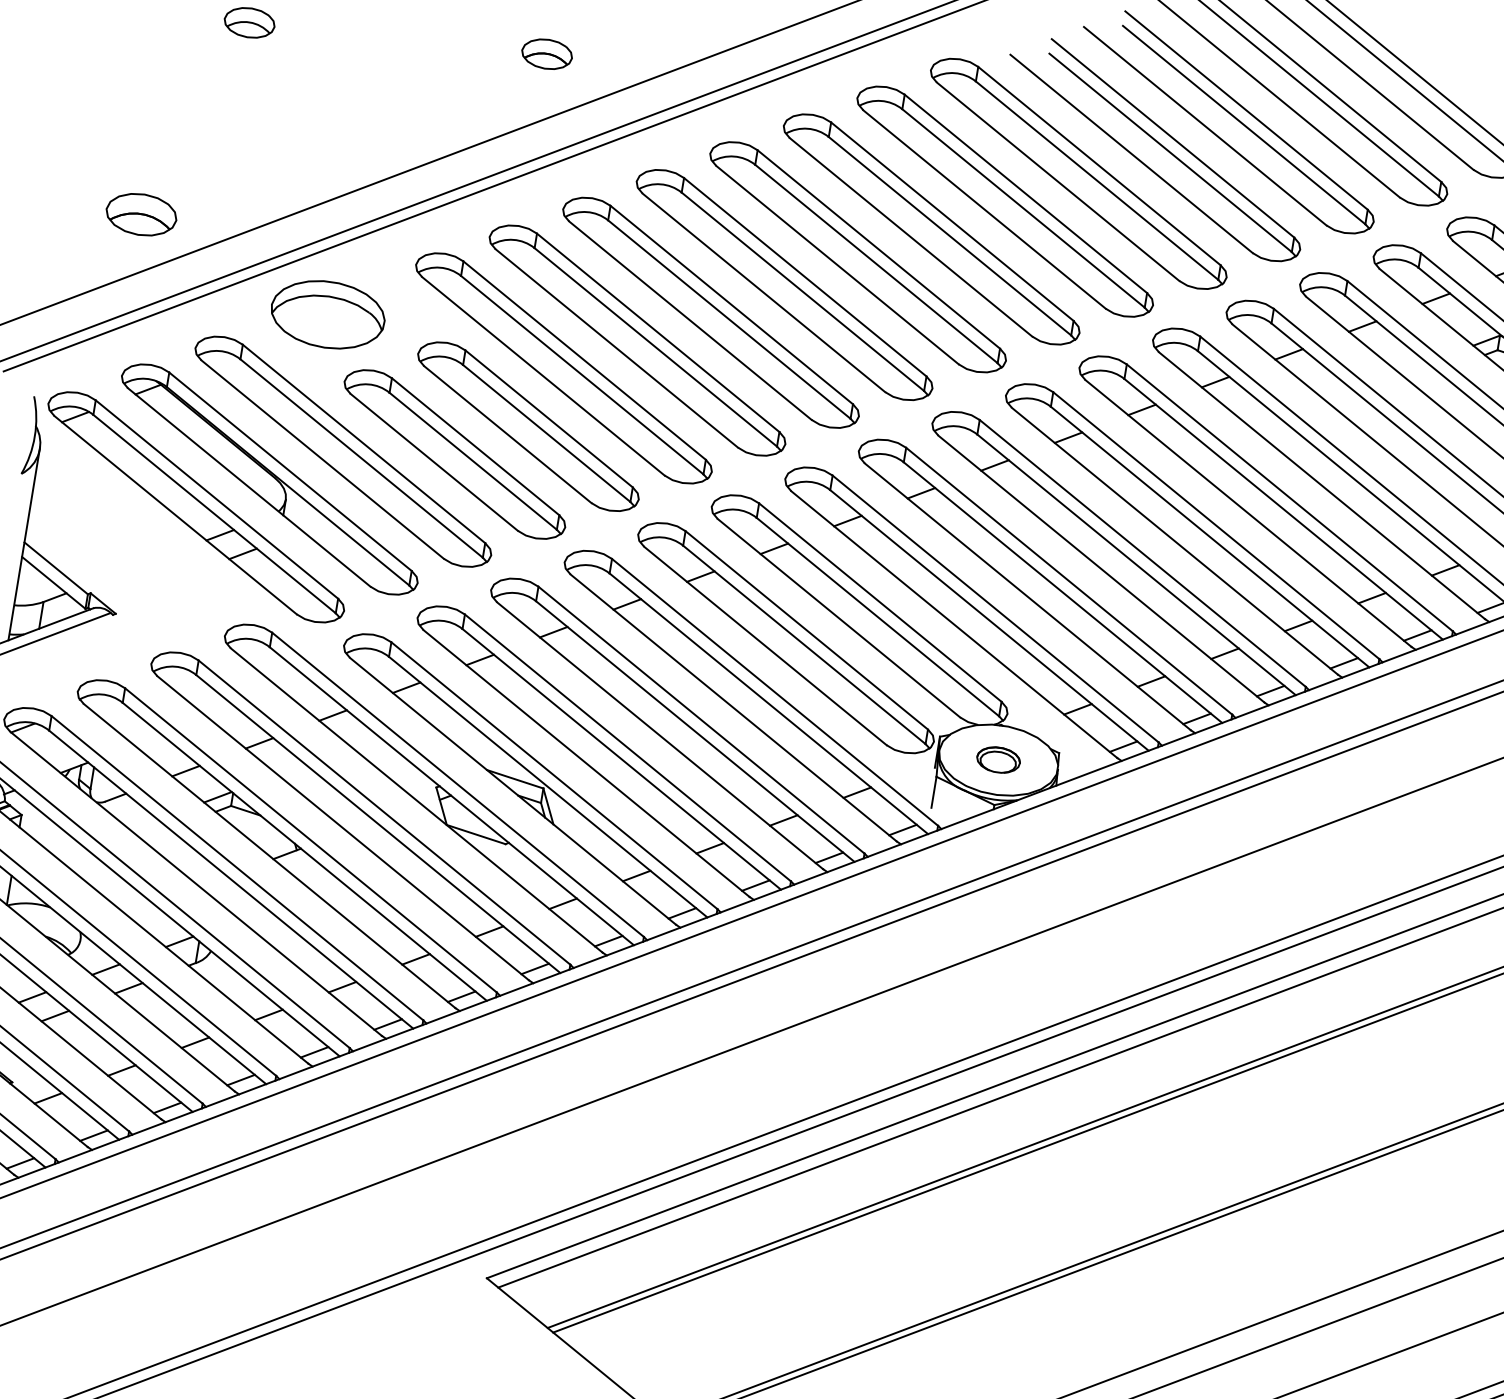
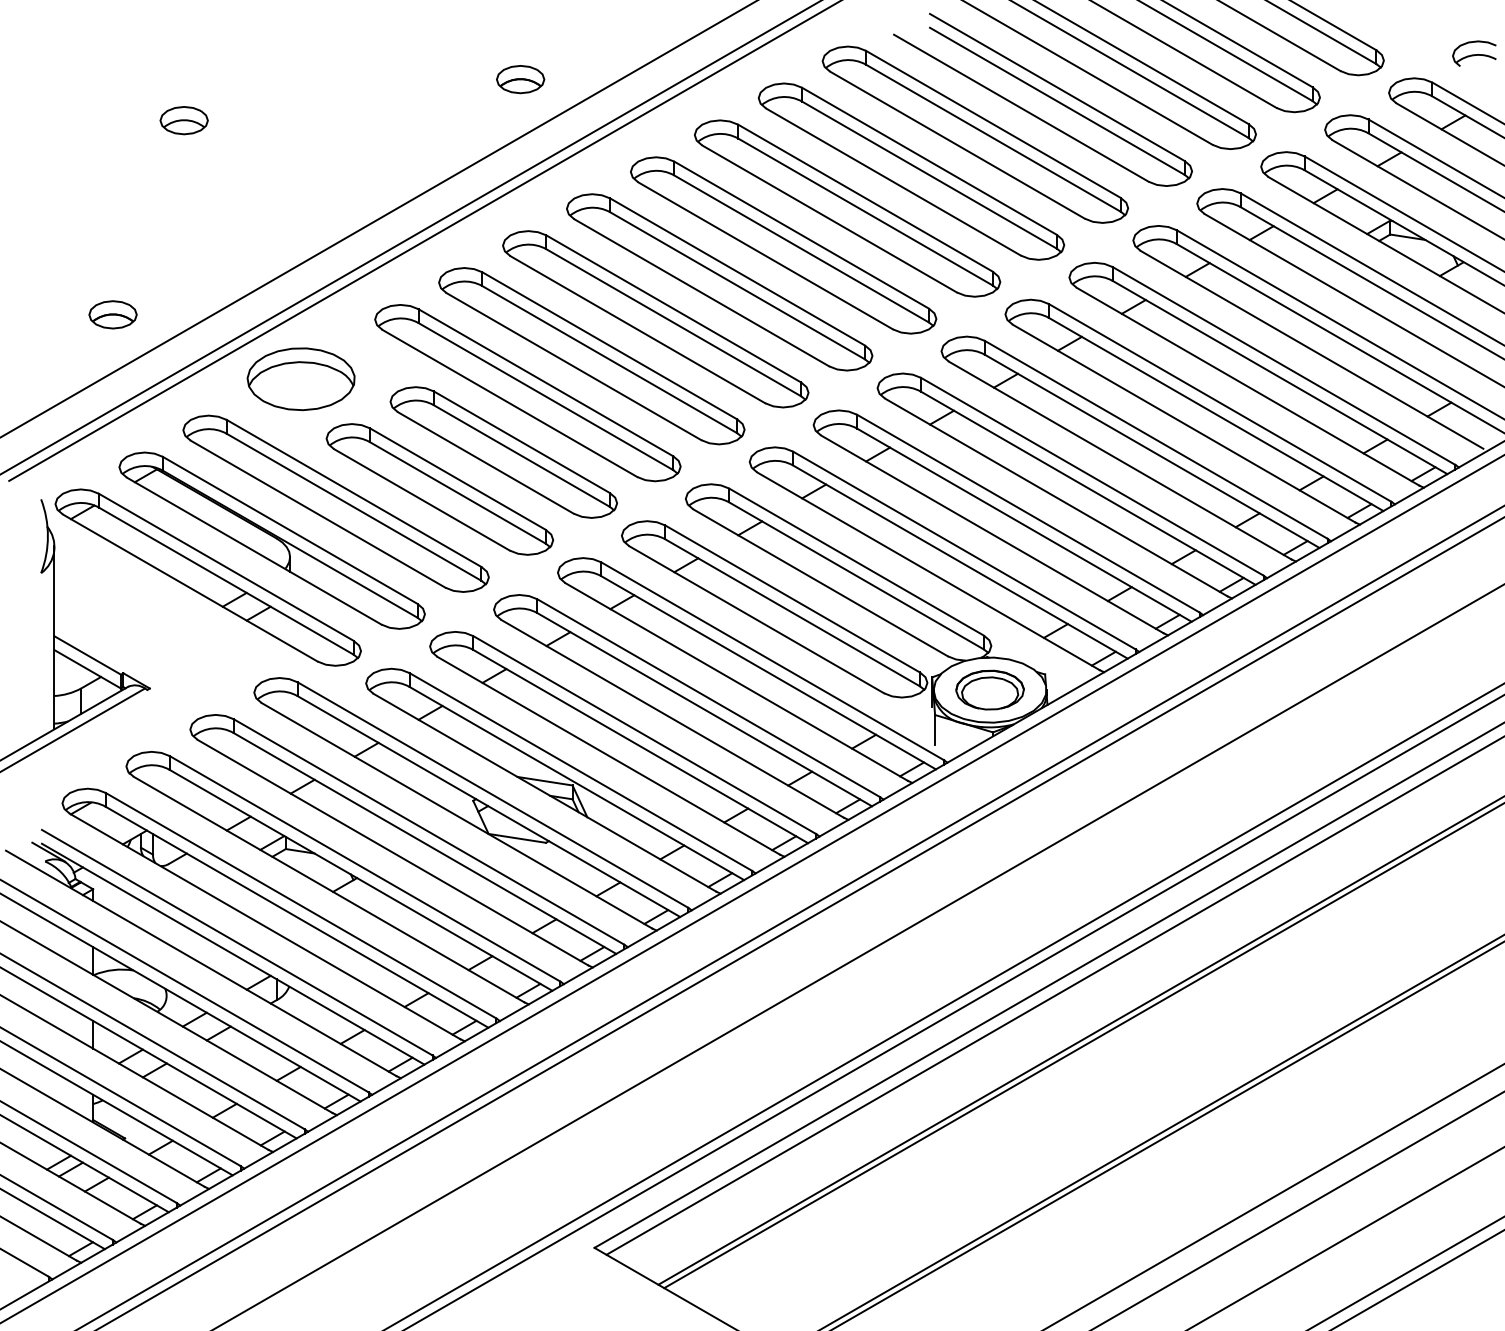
part: (547, 54) -> (520, 79), moved
part: (140, 214) -> (112, 314), size x0.71
part: (998, 759) -> (989, 689), size x1.67

